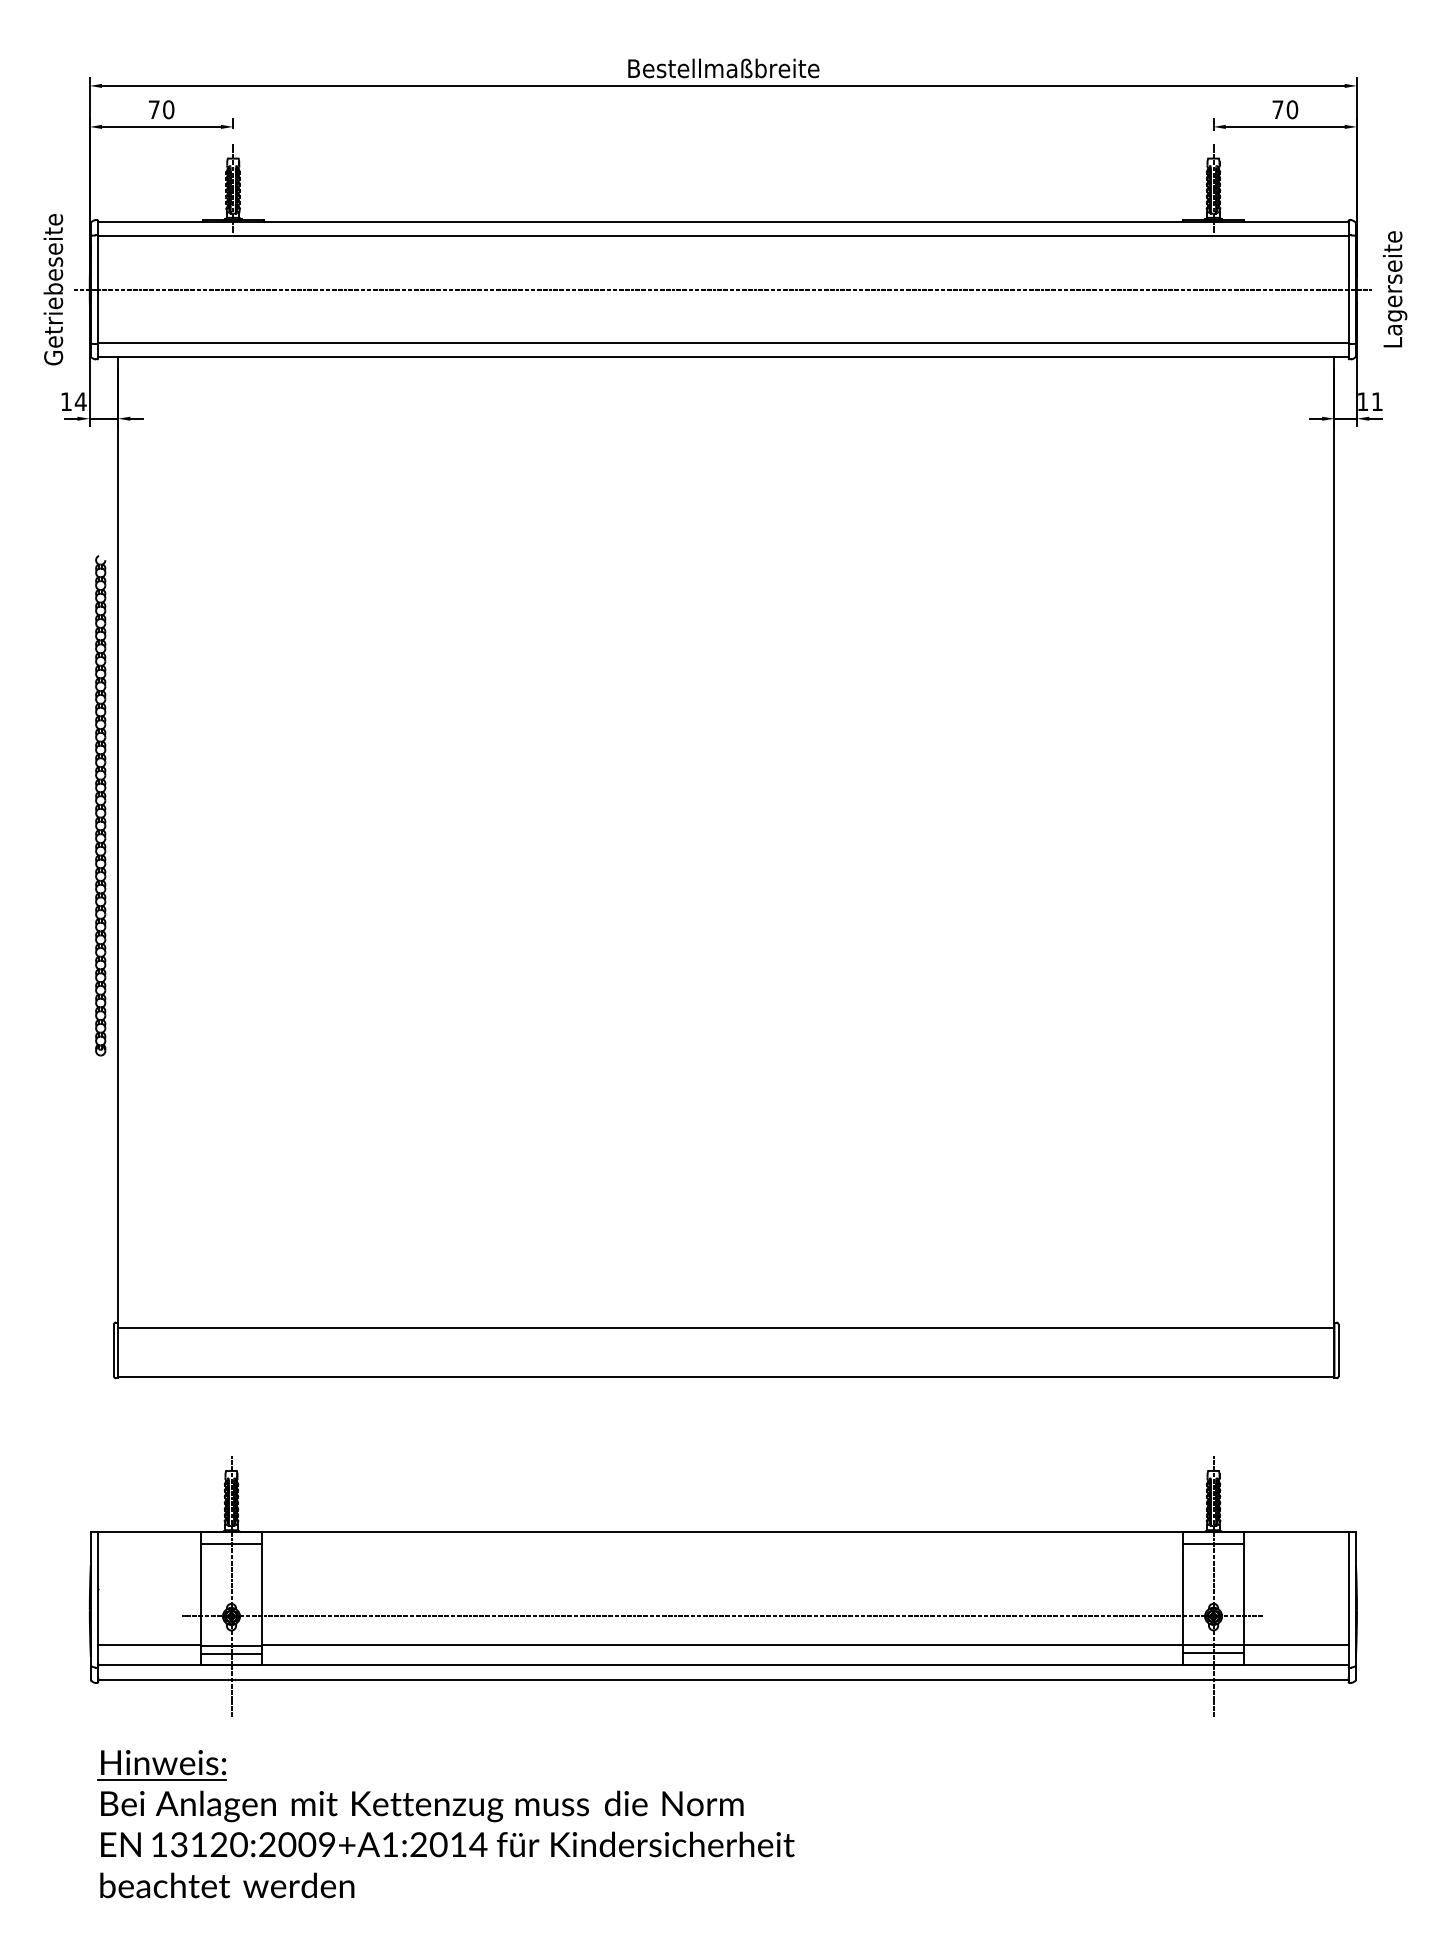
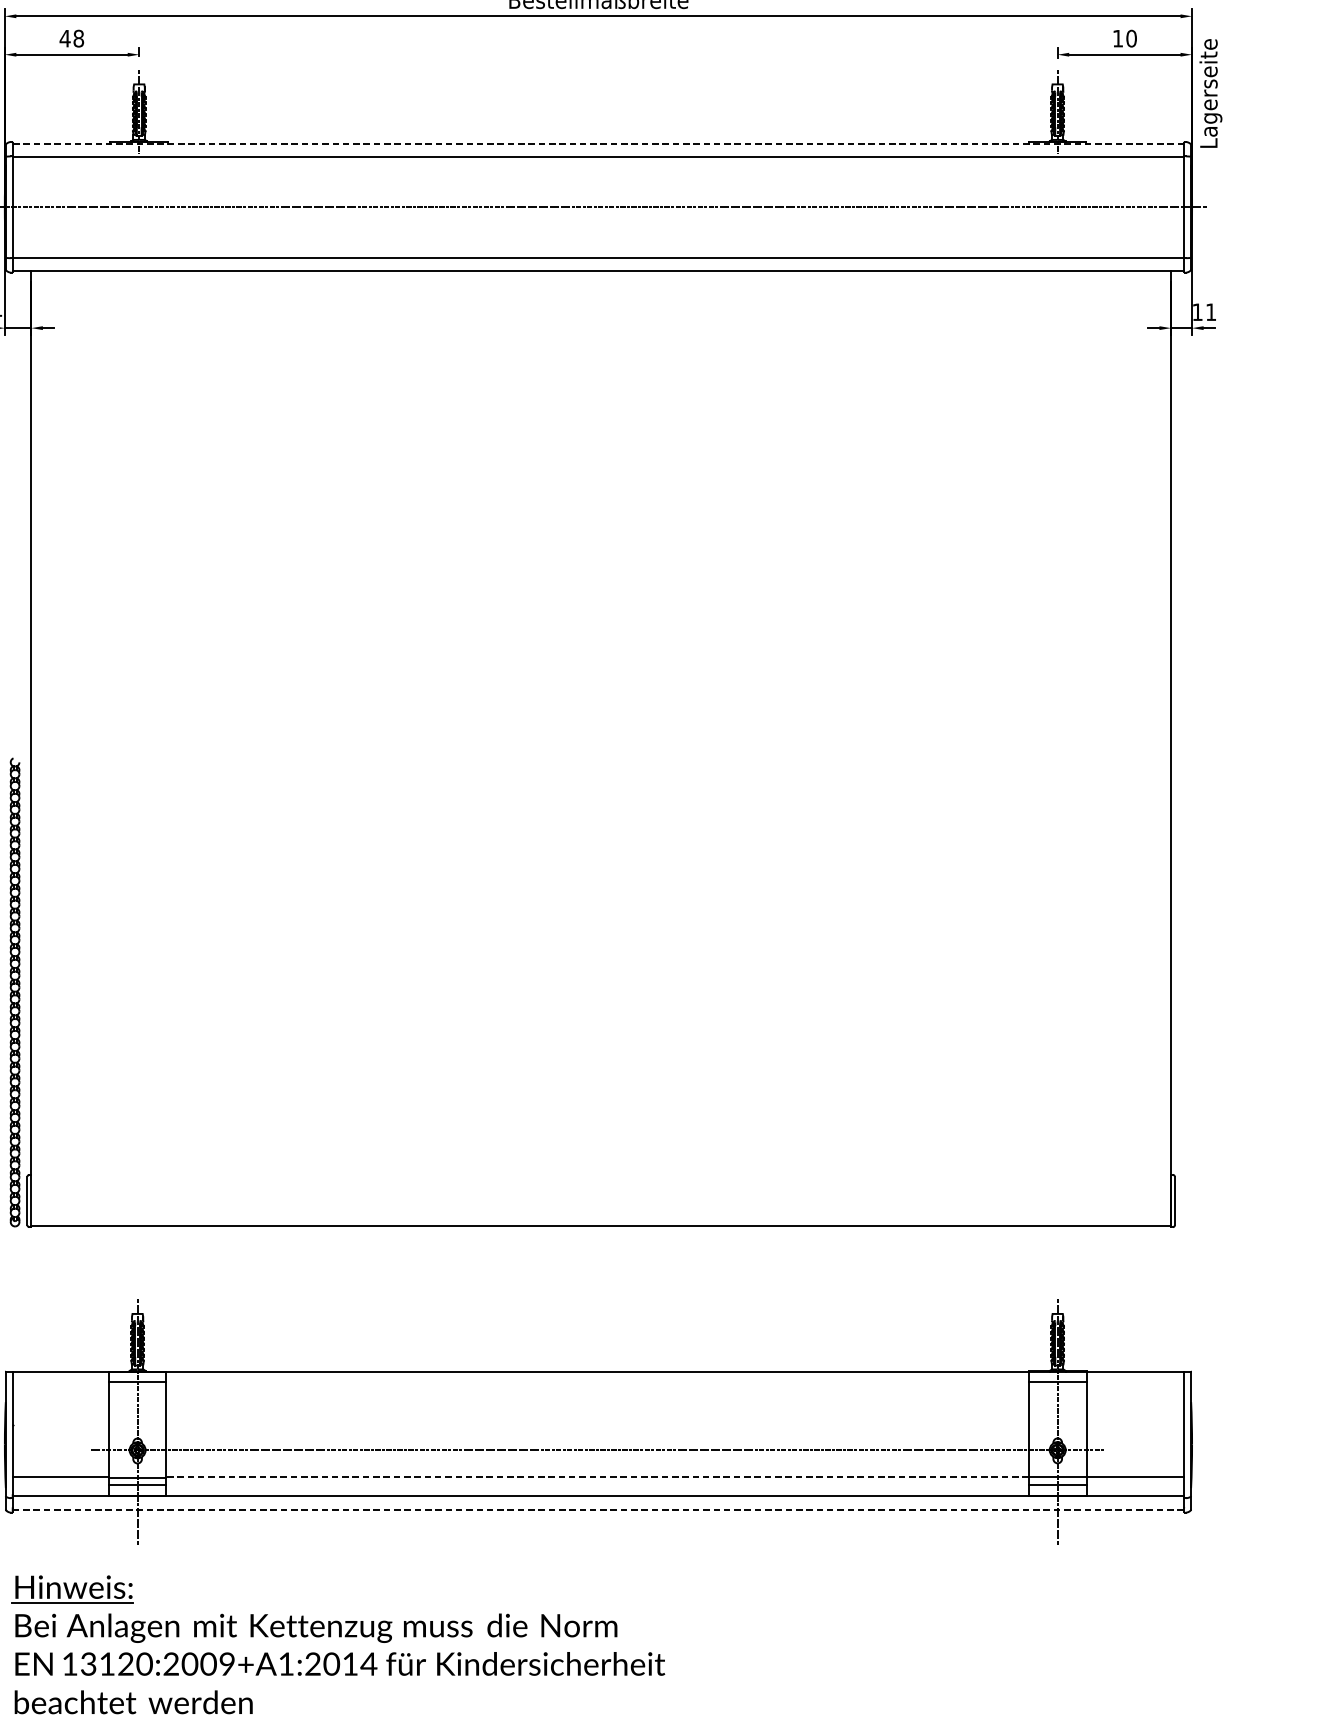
text: (161, 109) -> (72, 38), 70 -> 48
text: (1277, 109) -> (1117, 38), 70 -> 10
line: (722, 222) -> (597, 144), solid -> dashed
text: (1395, 289) -> (1211, 93), moved
part: (100, 805) -> (14, 992), moved
line: (726, 1327) -> (601, 1179), removed
line: (722, 1644) -> (597, 1476), solid -> dashed
line: (723, 1679) -> (598, 1509), solid -> dashed

